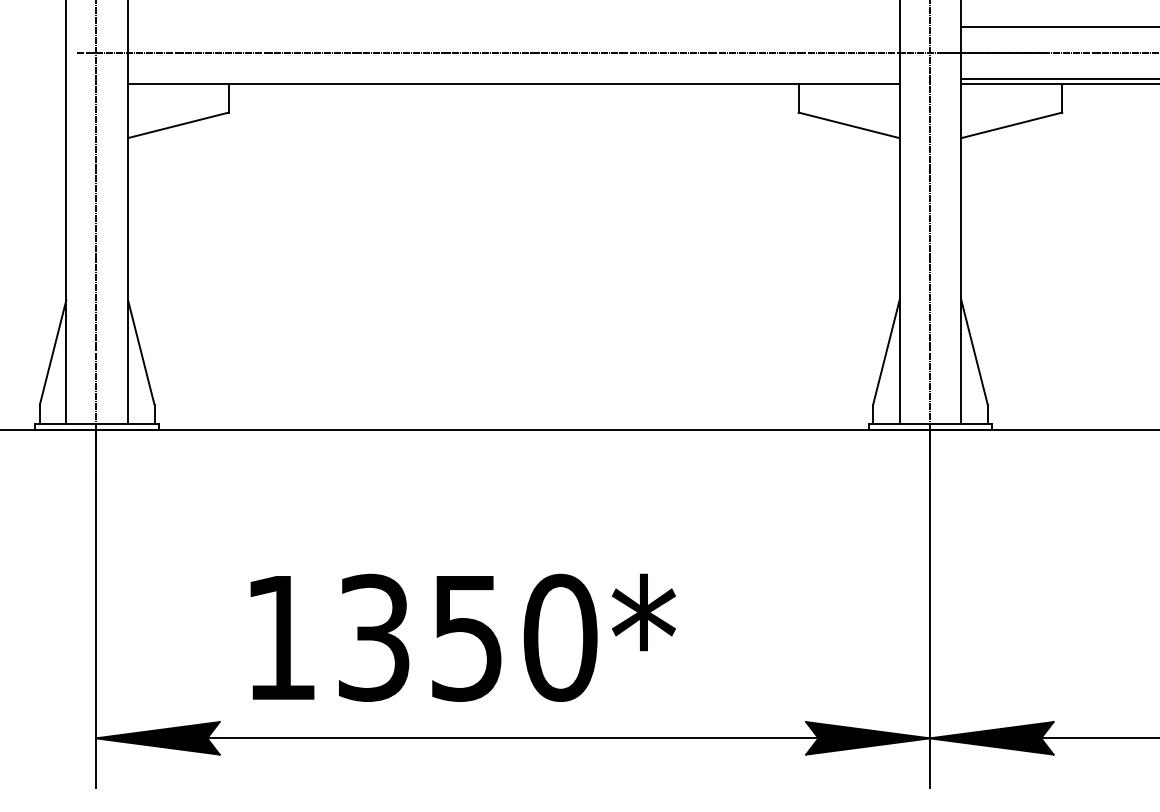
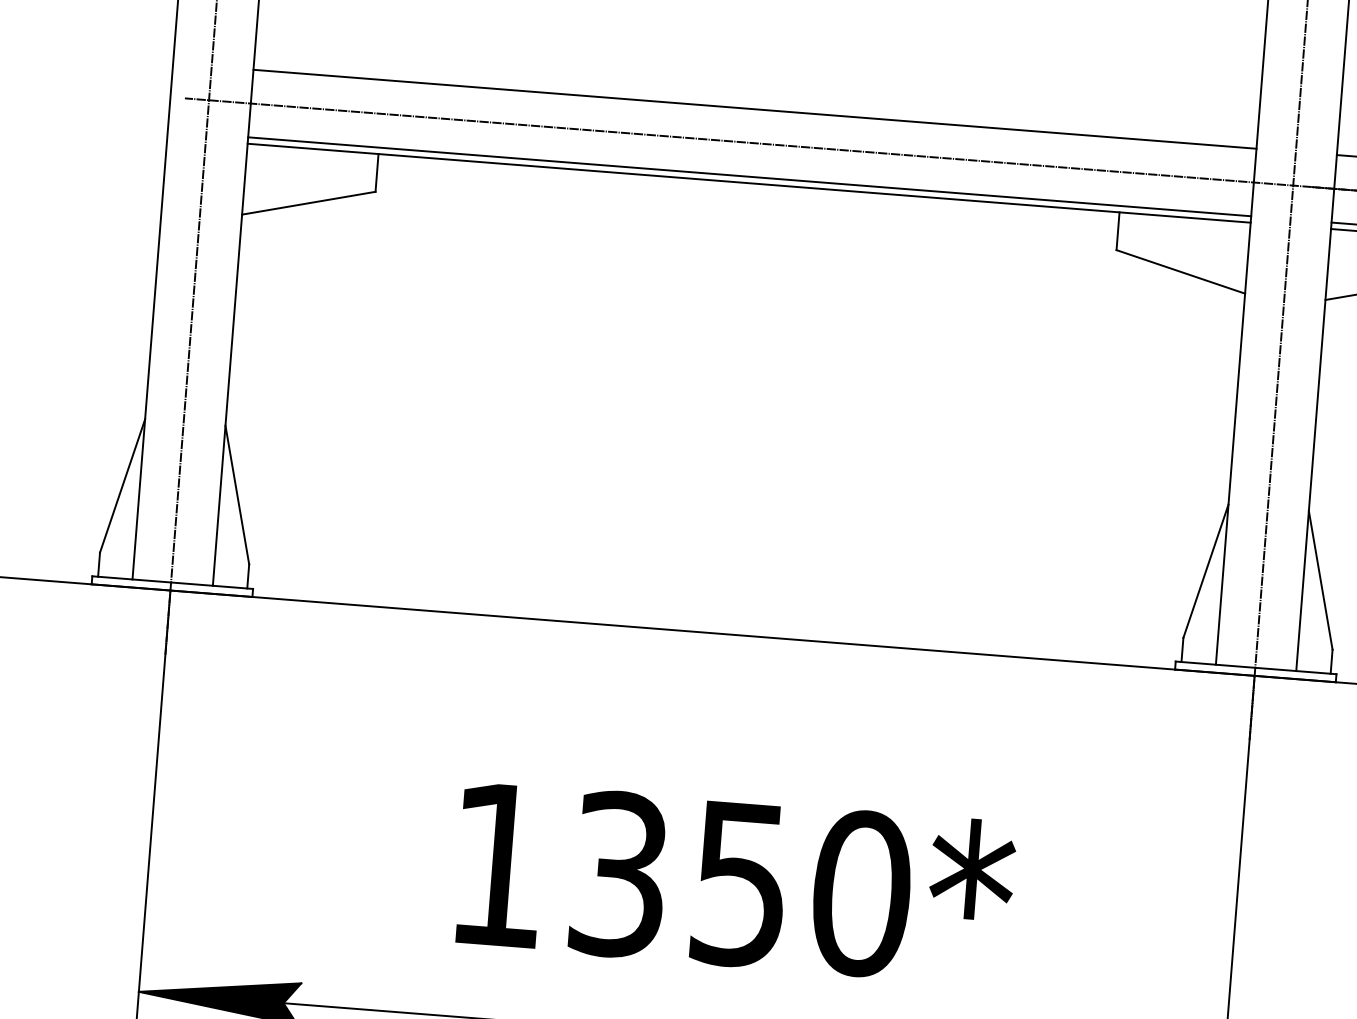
line: (513, 26) -> (754, 109), added
line: (513, 78) -> (749, 176), added
text: (462, 637) -> (734, 883), moved

